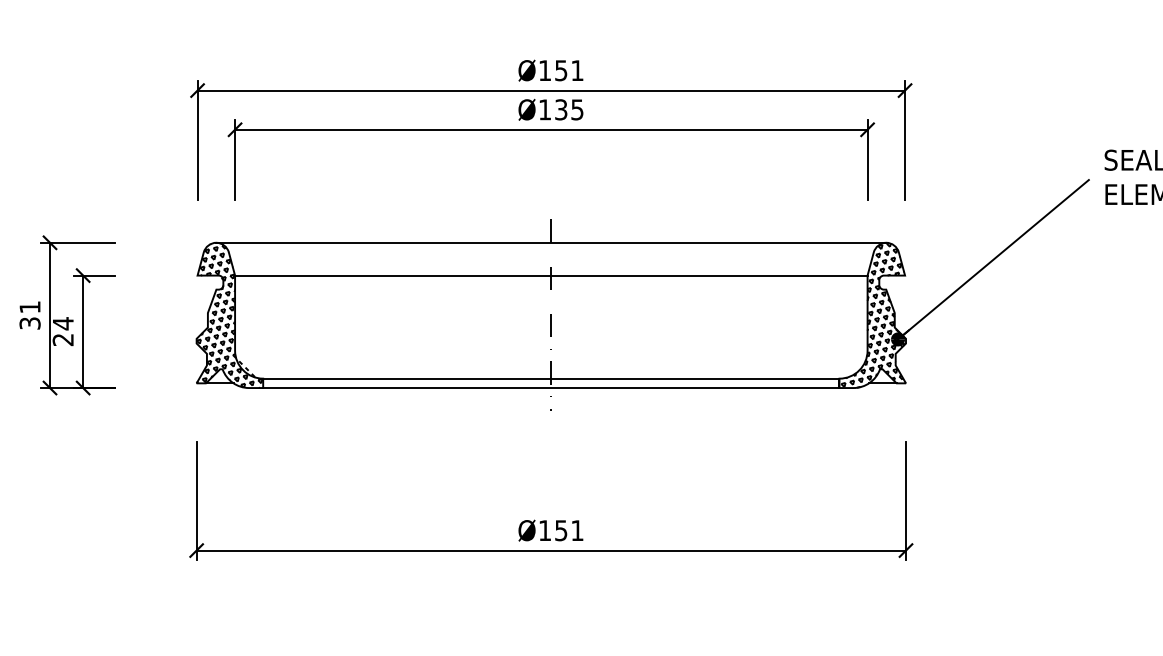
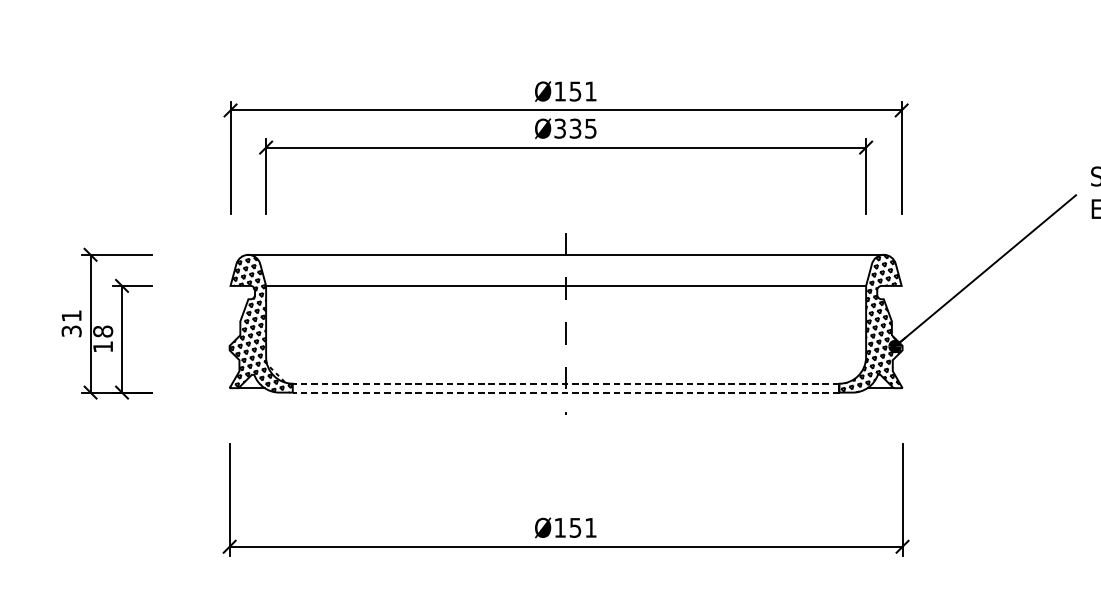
text: (545, 109) -> (560, 128), Ø135 -> Ø335
text: (62, 331) -> (102, 338), 24 -> 18
line: (550, 378) -> (565, 383), solid -> dashed
line: (550, 388) -> (565, 393), solid -> dashed

